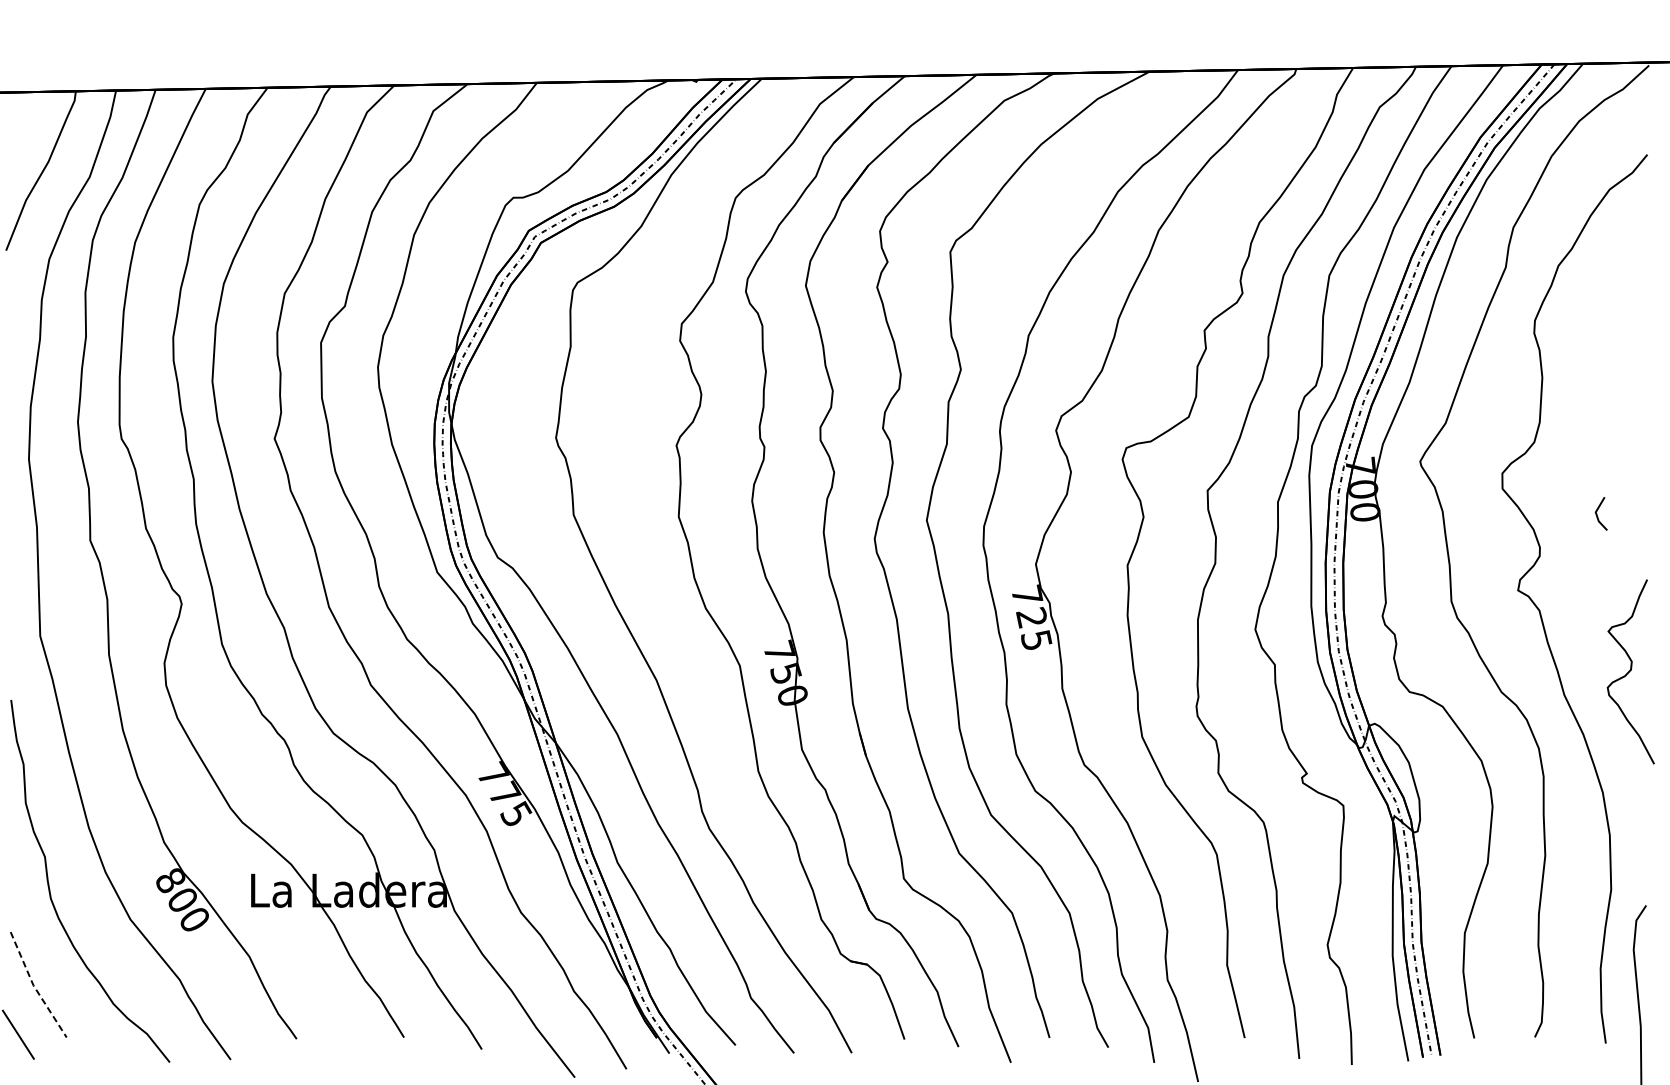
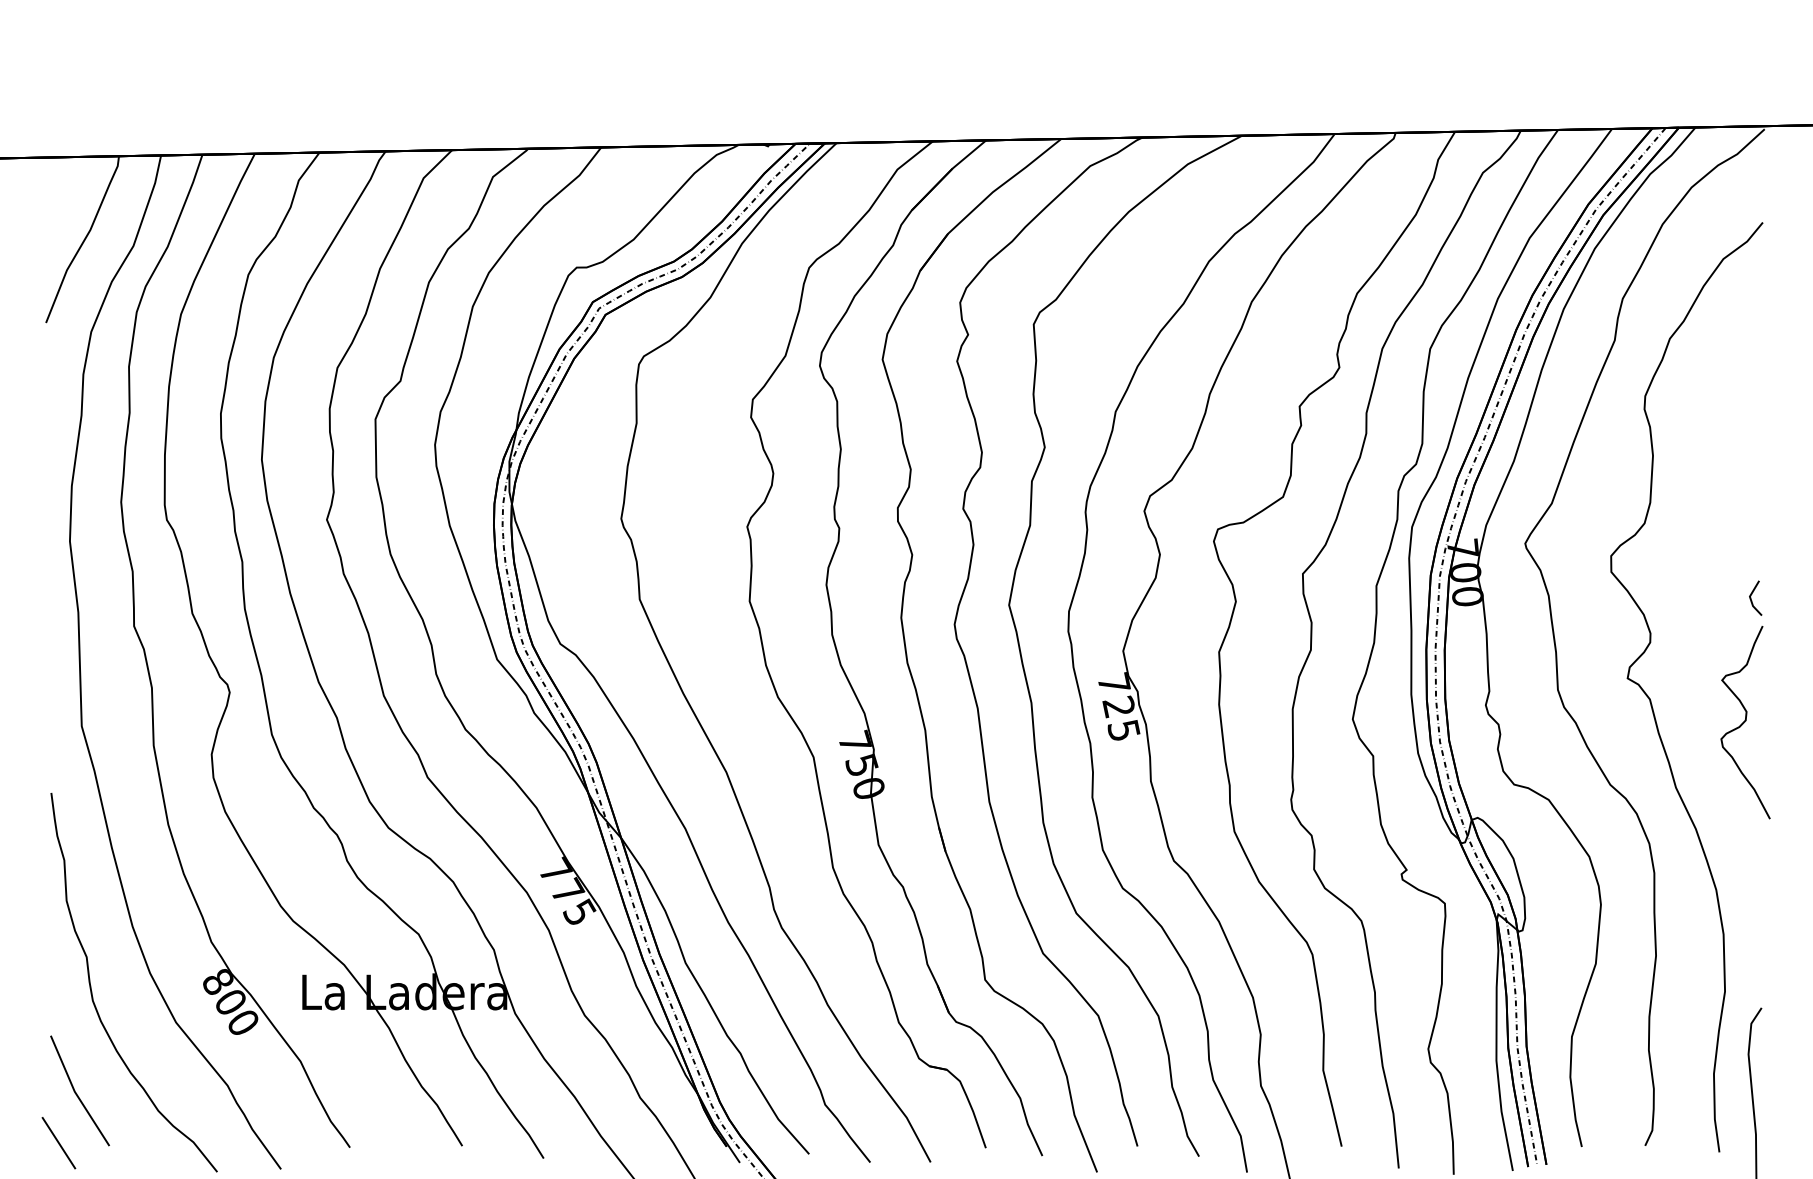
line: (1597, 513) -> (1751, 597), moved
curve: (1630, 671) -> (1745, 722), moved
line: (34, 987) -> (75, 1093), dashed -> solid

